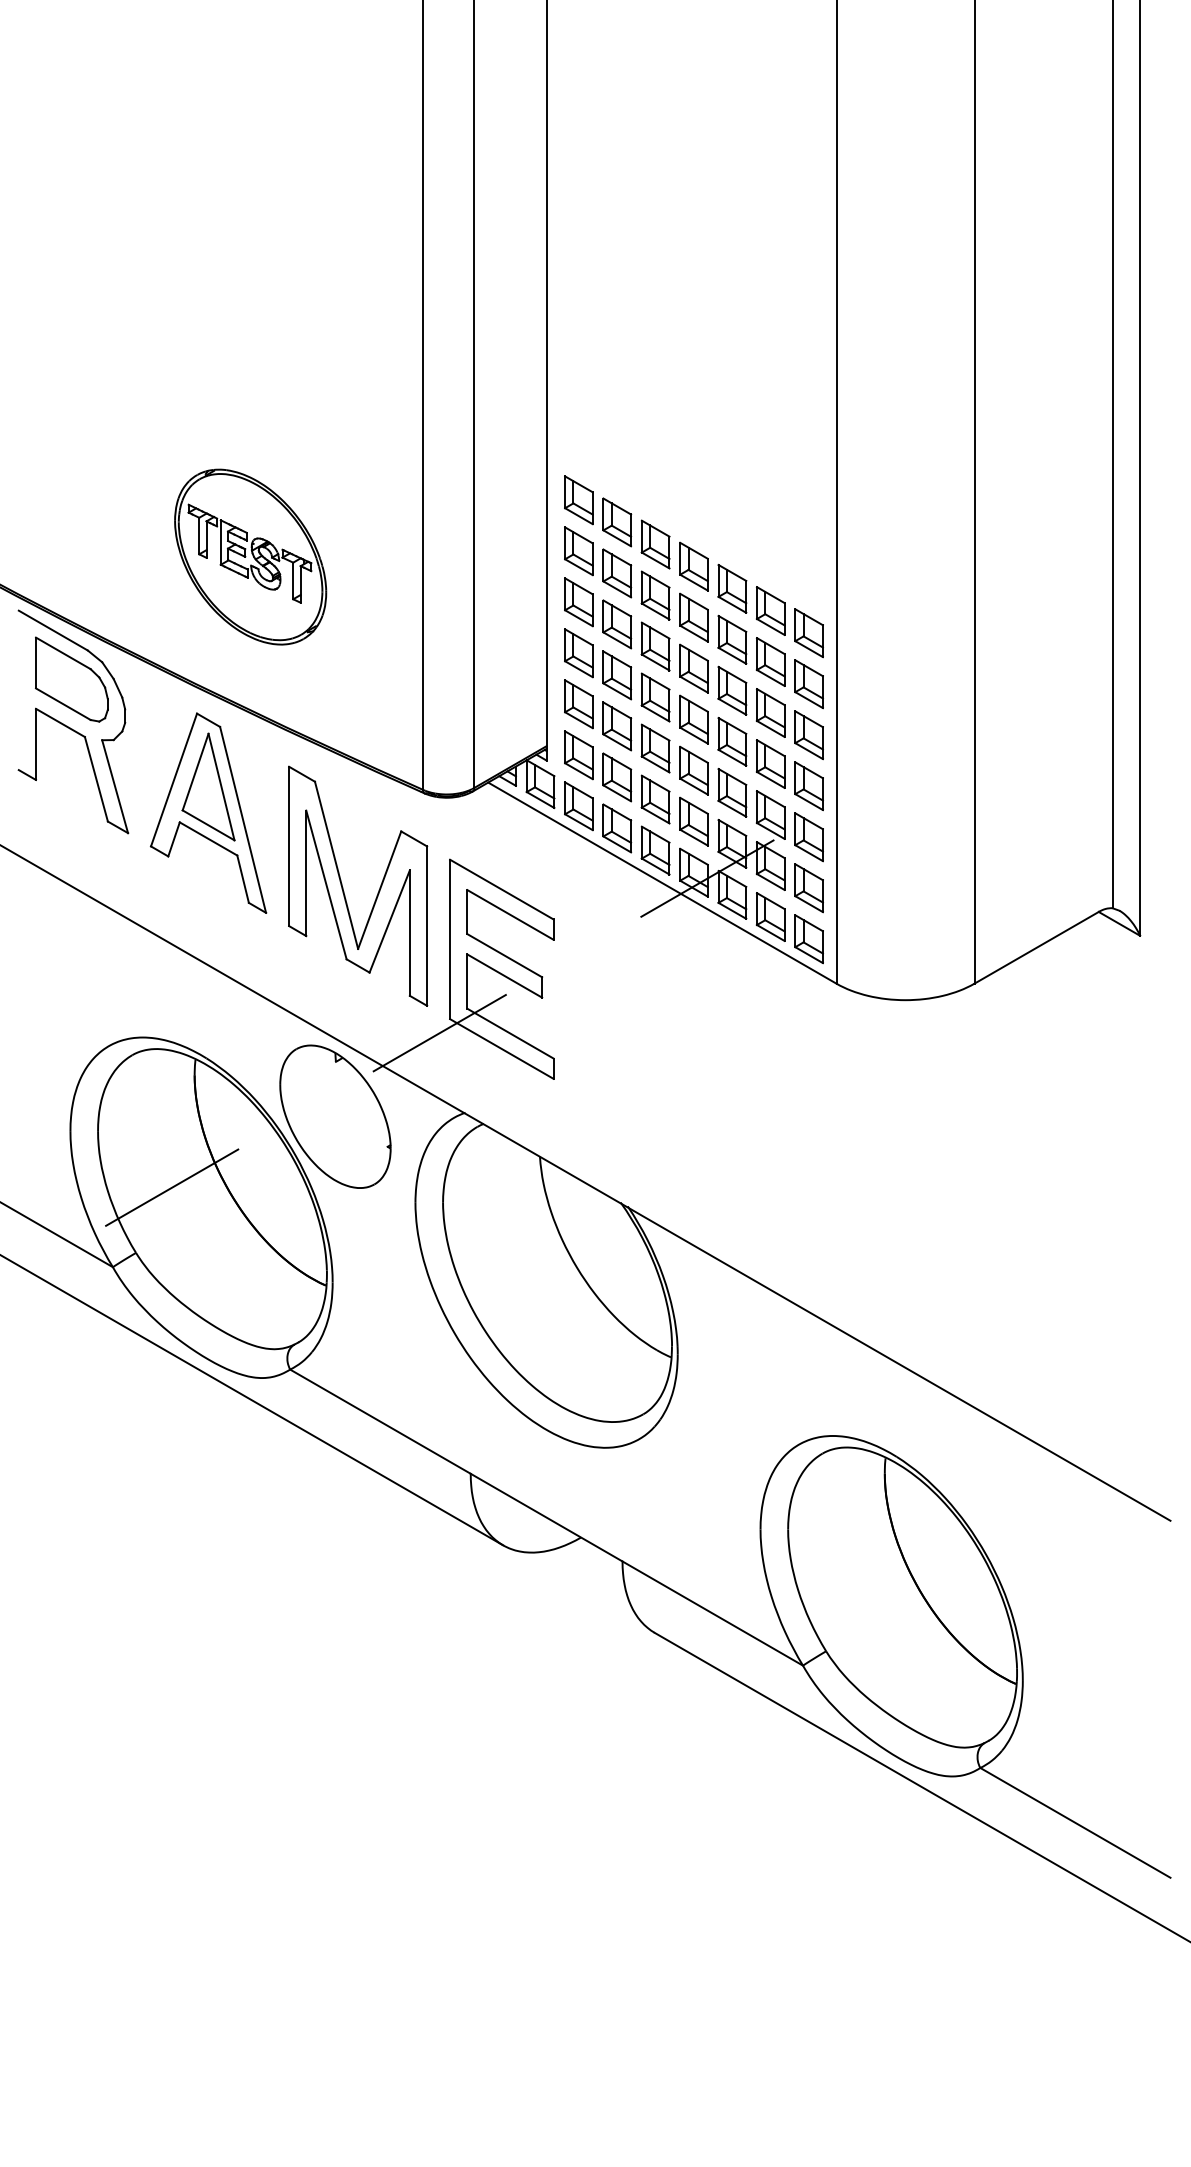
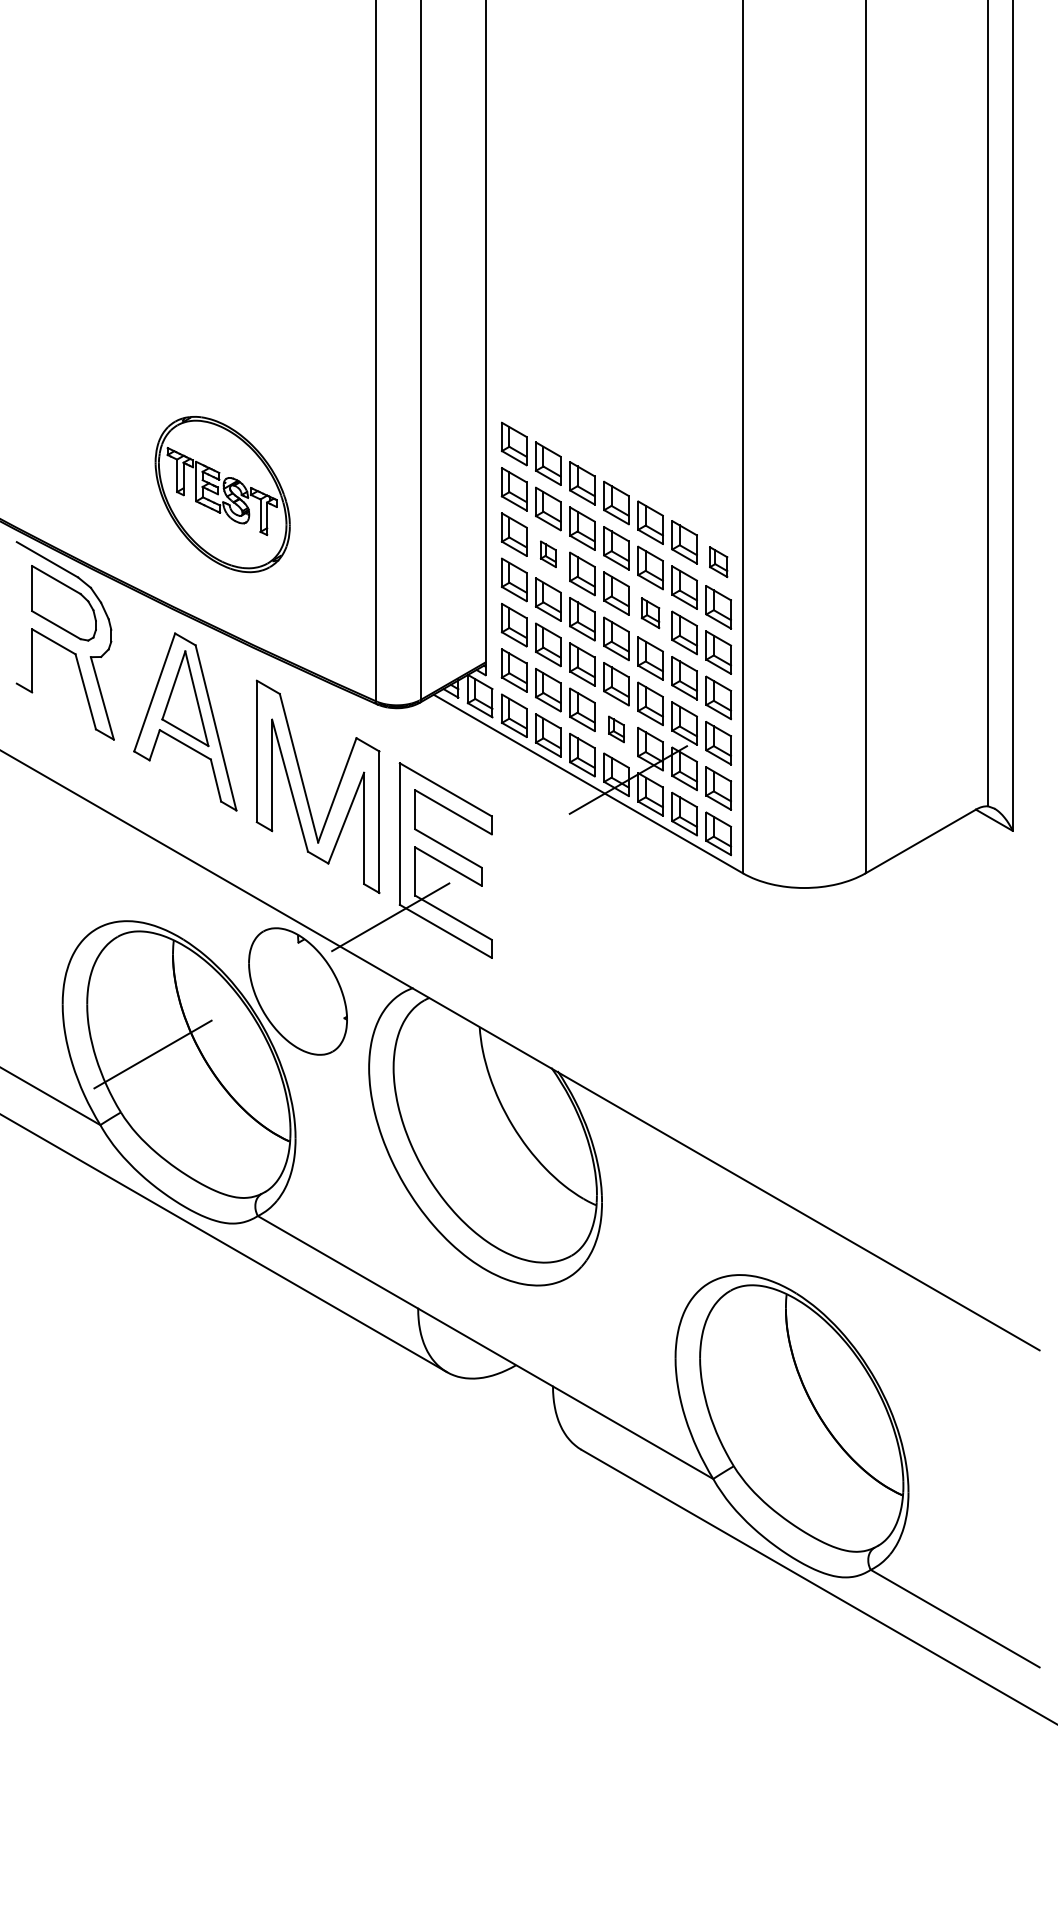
part: (617, 624) -> (548, 554), size x0.6
part: (808, 633) -> (718, 562), size x0.7
part: (732, 690) -> (650, 612), size x0.7
part: (693, 821) -> (616, 729), size x0.6

